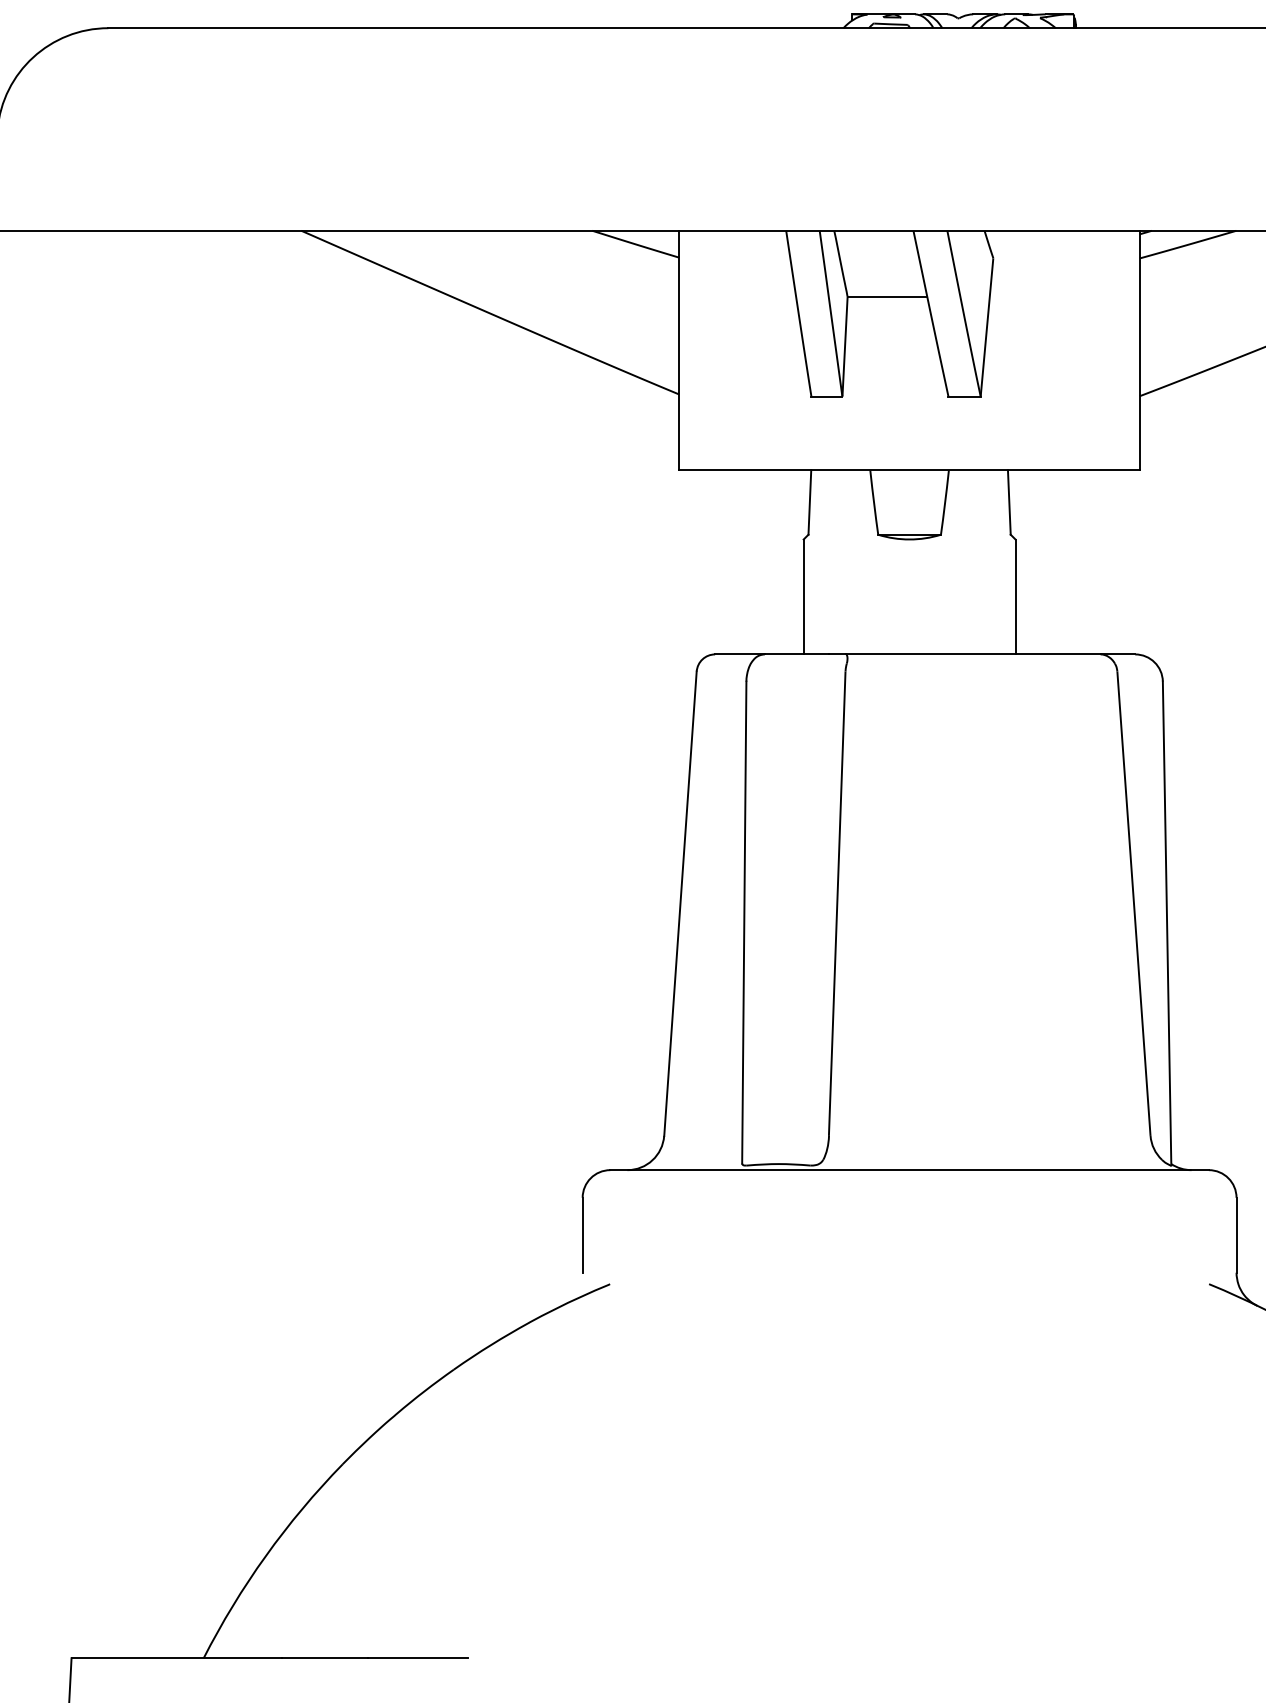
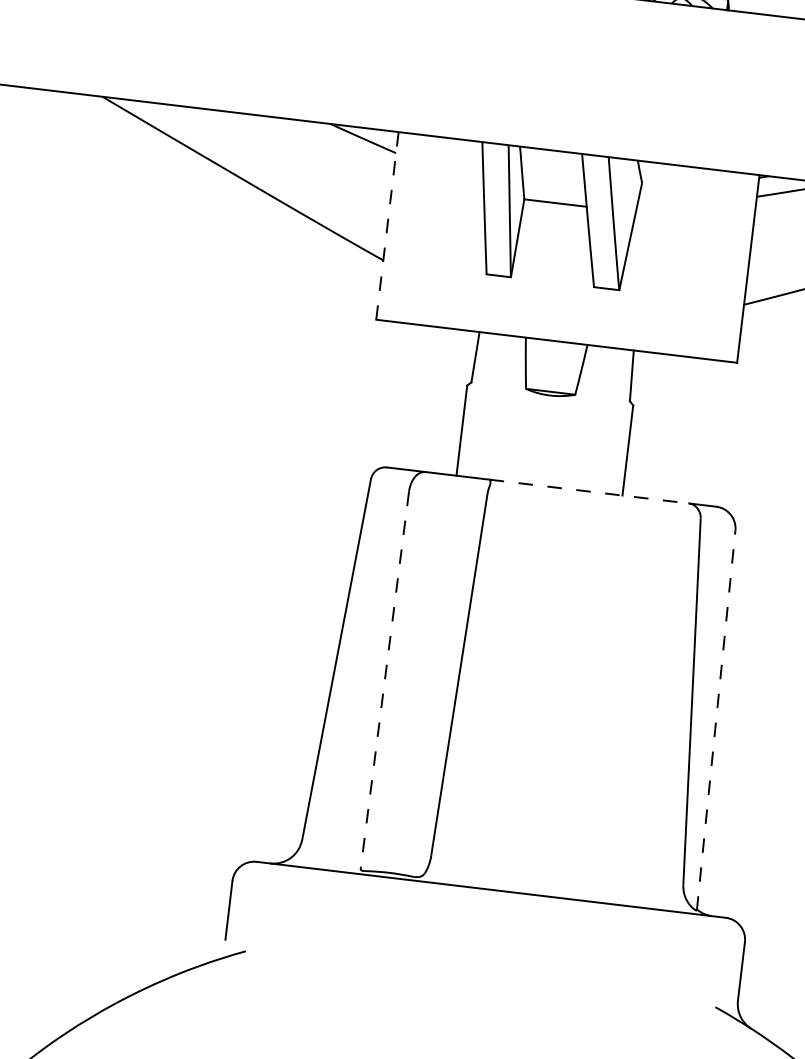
line: (679, 350) -> (387, 225), solid -> dashed
line: (973, 654) -> (589, 491), solid -> dashed
line: (744, 922) -> (385, 680), solid -> dashed
line: (1167, 923) -> (716, 720), solid -> dashed

